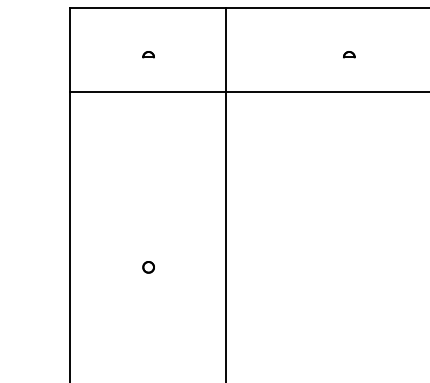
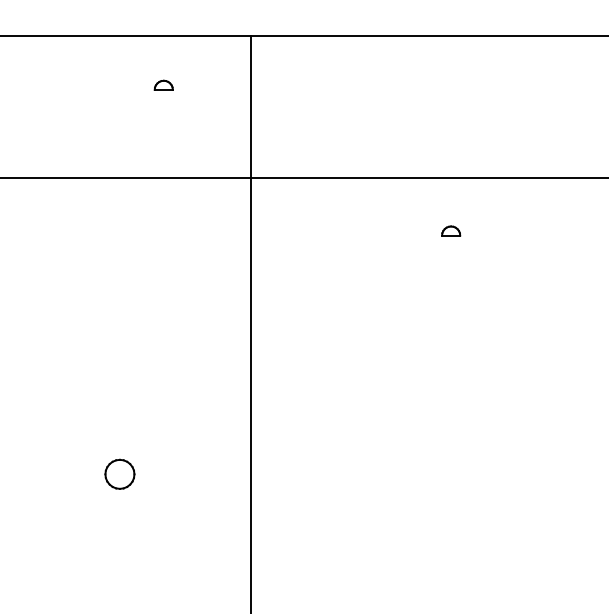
part: (148, 54) -> (163, 85), moved
part: (349, 54) -> (451, 230), moved
part: (148, 267) -> (119, 474), size x1.6

